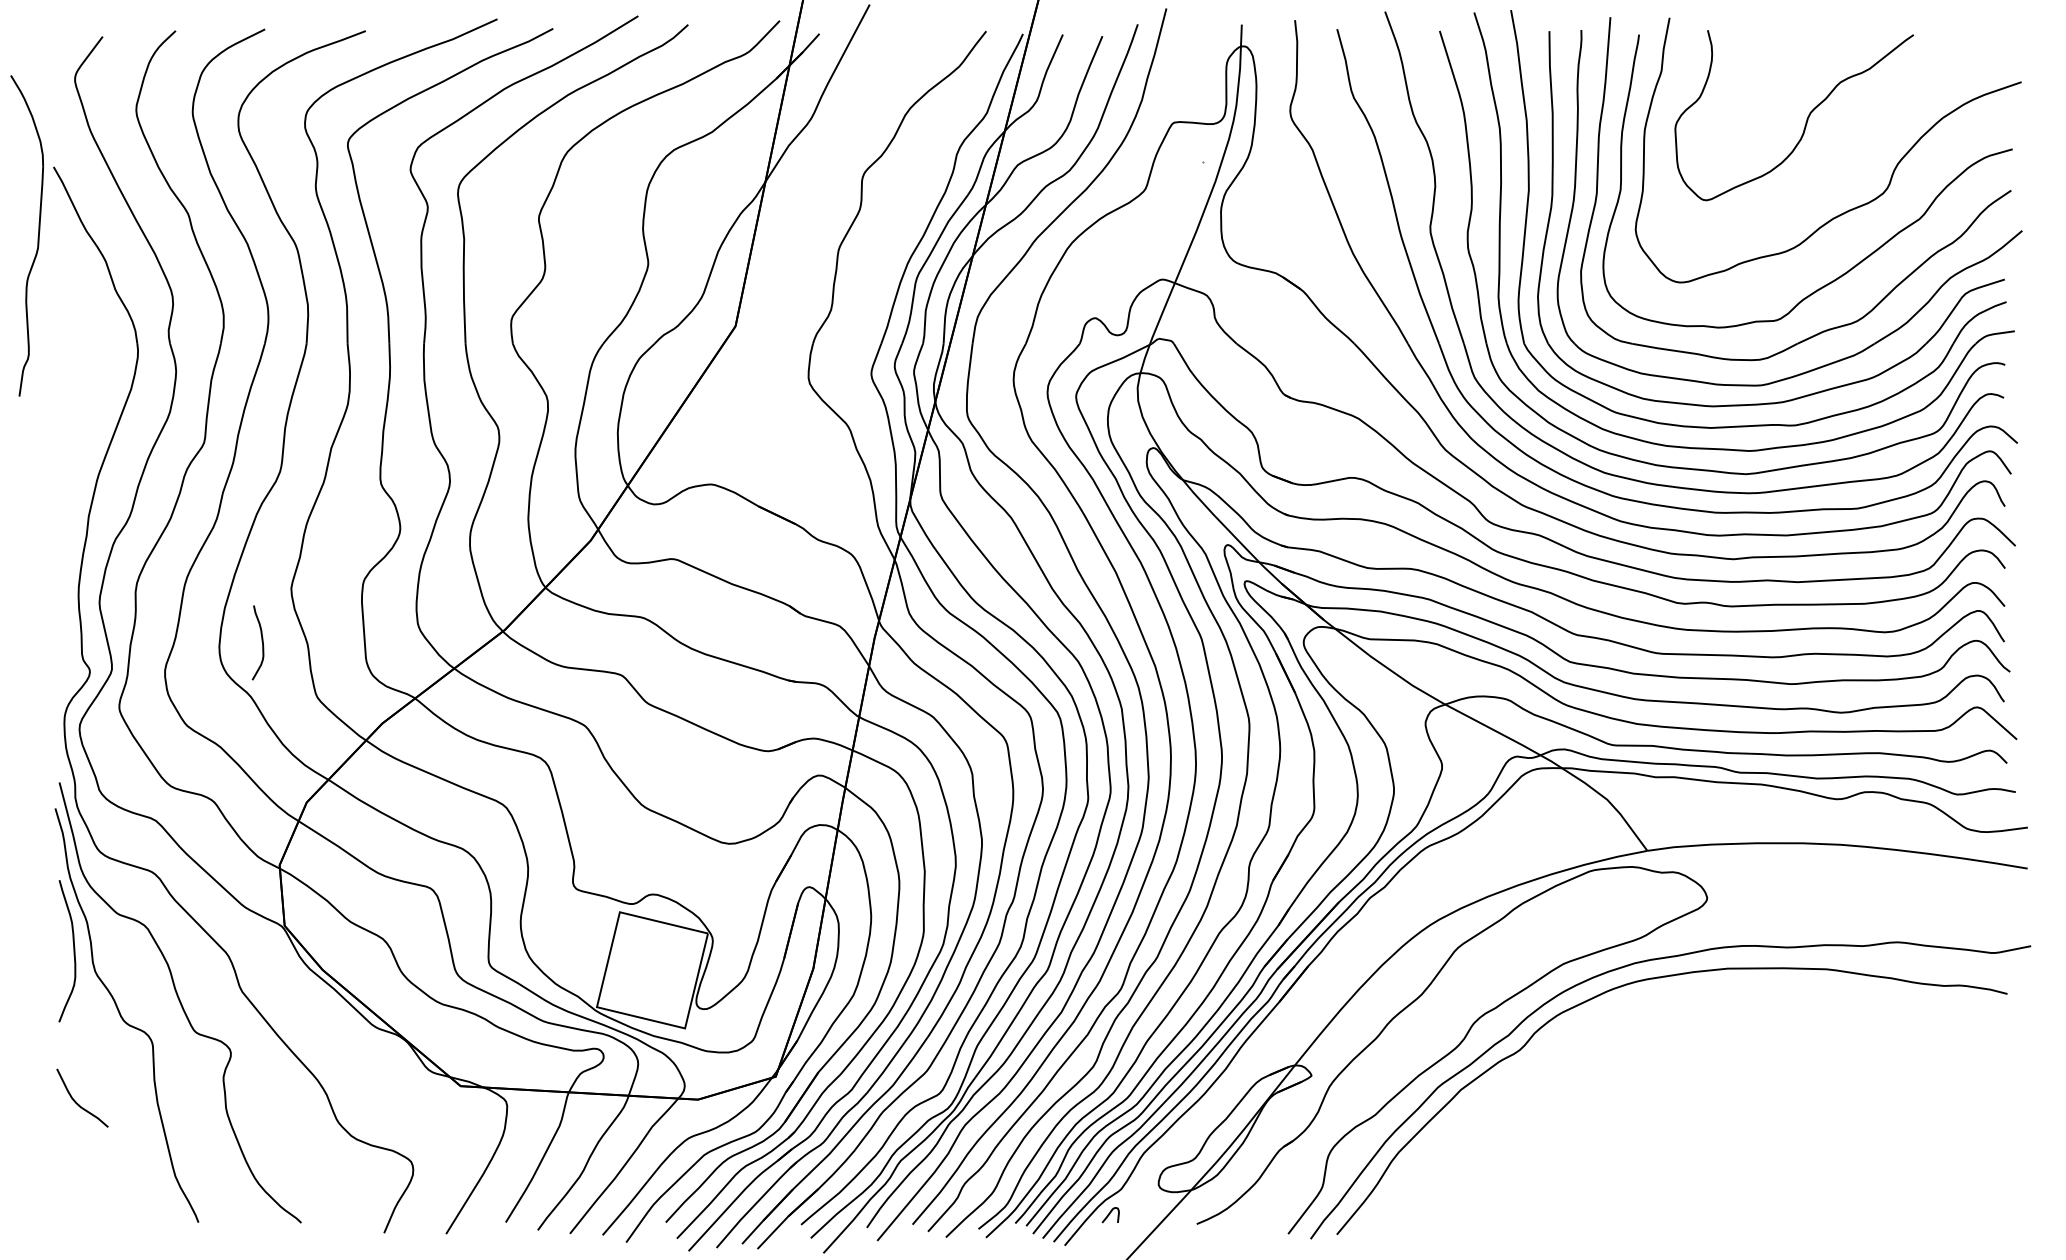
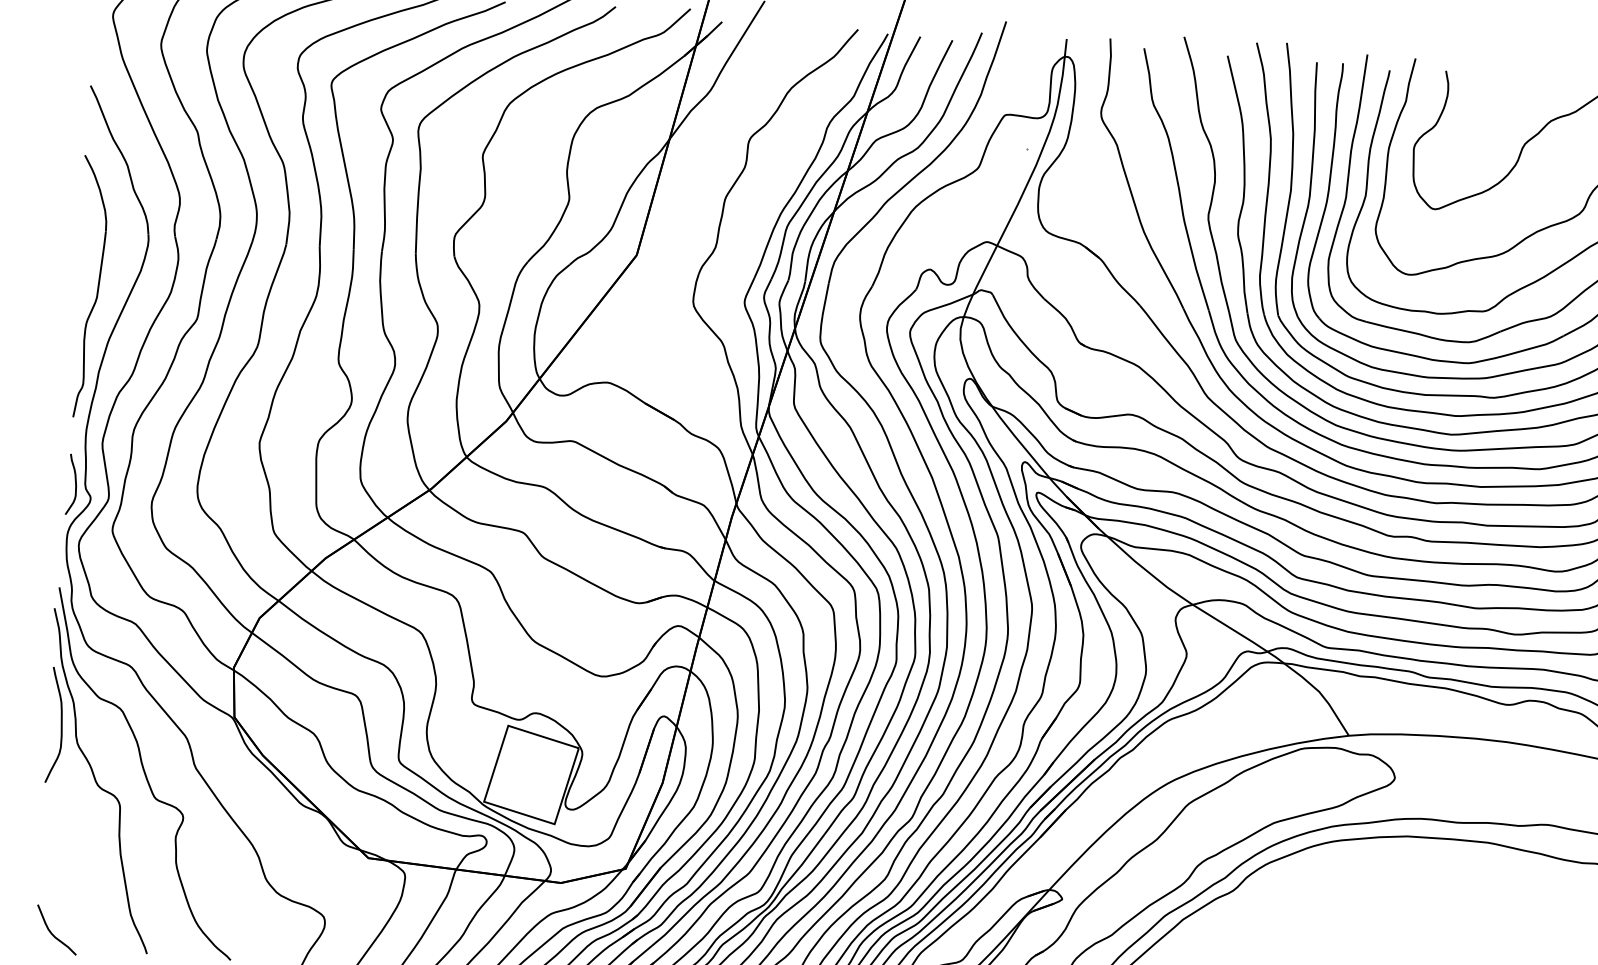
part: (37, 237) -> (97, 288), moved
curve: (261, 641) -> (75, 483), moved
curve: (77, 1102) -> (52, 933), moved

